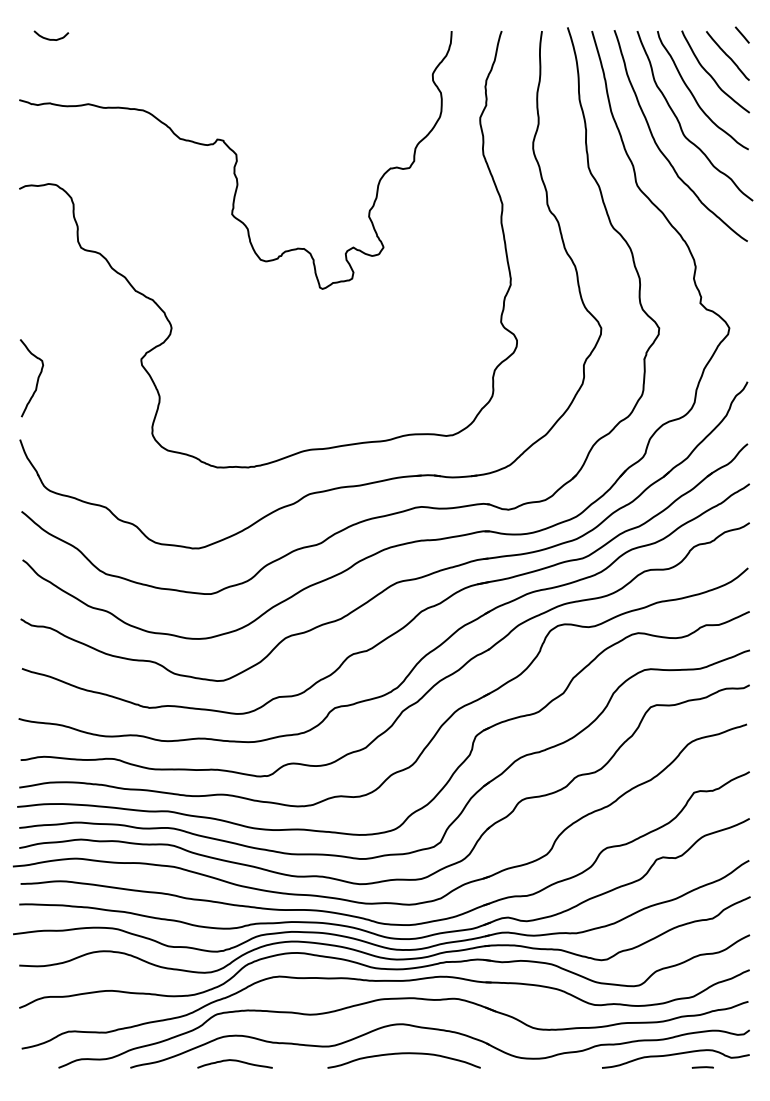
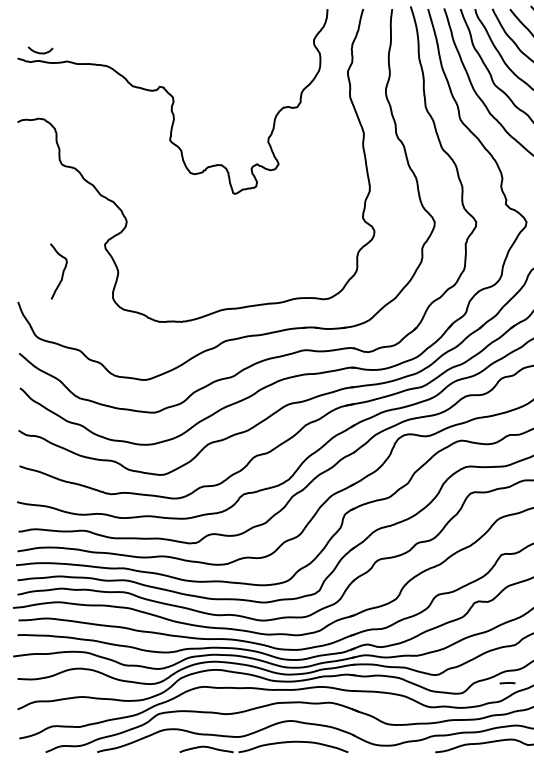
curve: (49, 38) -> (39, 52), moved
curve: (36, 381) -> (62, 273), moved
curve: (234, 1061) -> (206, 747), moved
line: (702, 1067) -> (507, 683), moved

